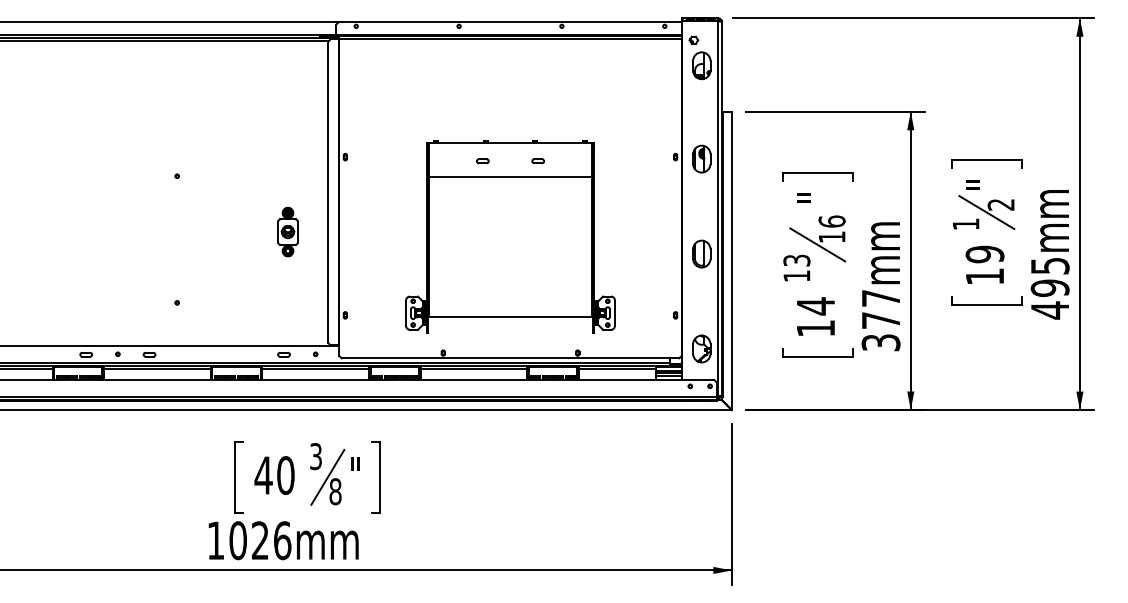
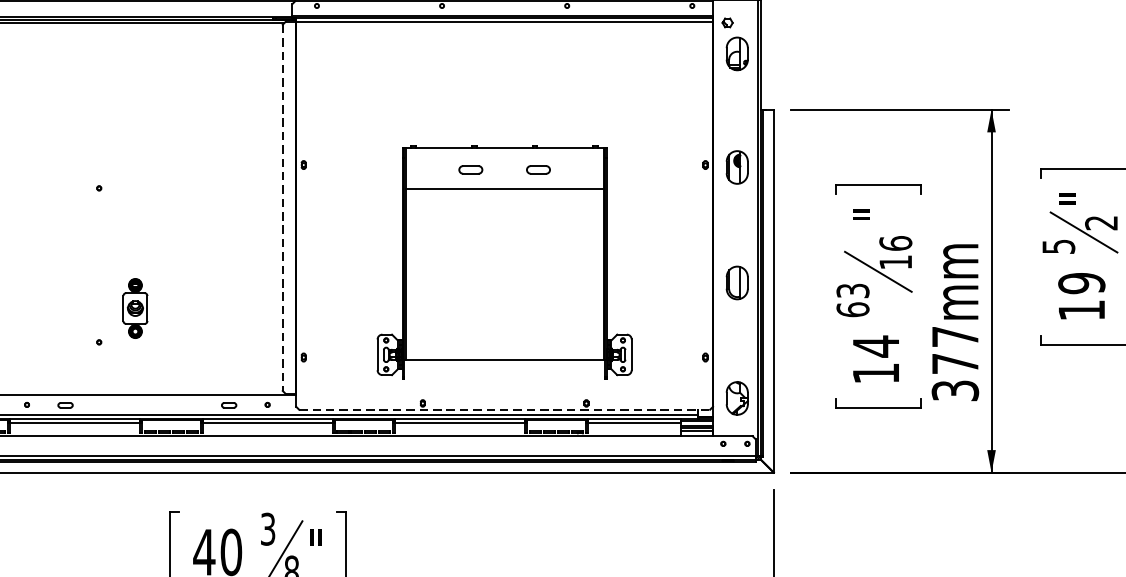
part: (482, 161) -> (470, 170), size x1.6
part: (537, 161) -> (537, 170), size x1.6
line: (328, 192) -> (283, 208), solid -> dashed
text: (965, 224) -> (1058, 246), 1 -> 5
part: (287, 231) -> (134, 307), moved
text: (796, 276) -> (852, 310), 13 -> 63
line: (510, 358) -> (504, 409), solid -> dashed

